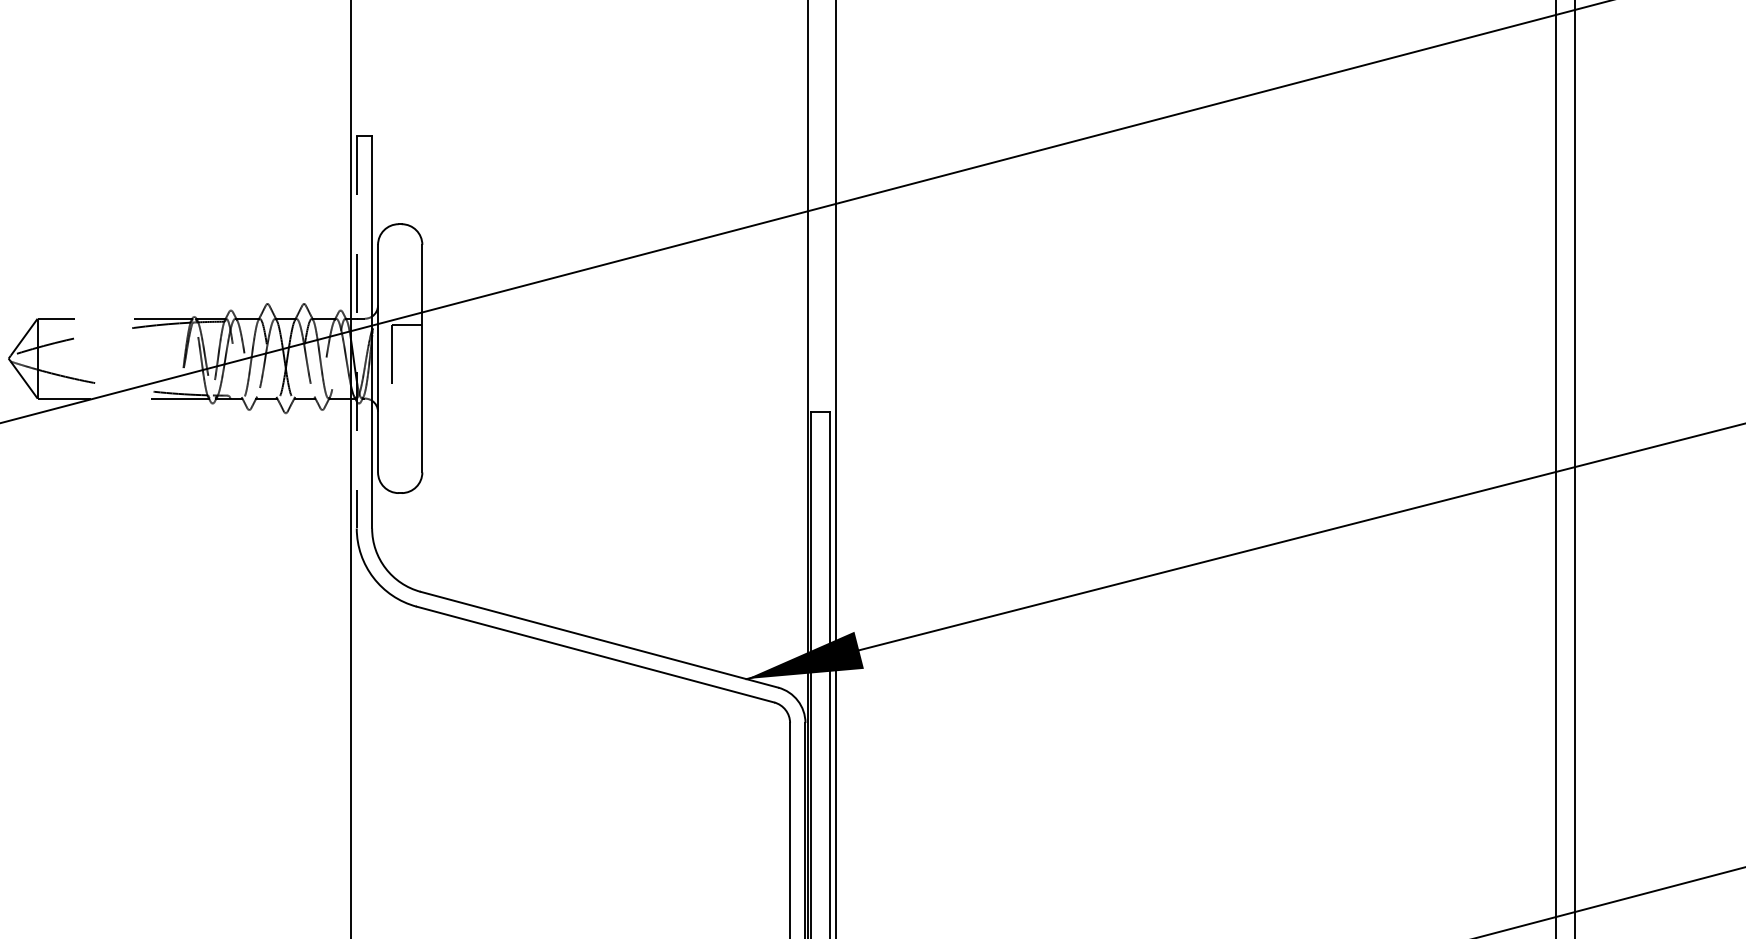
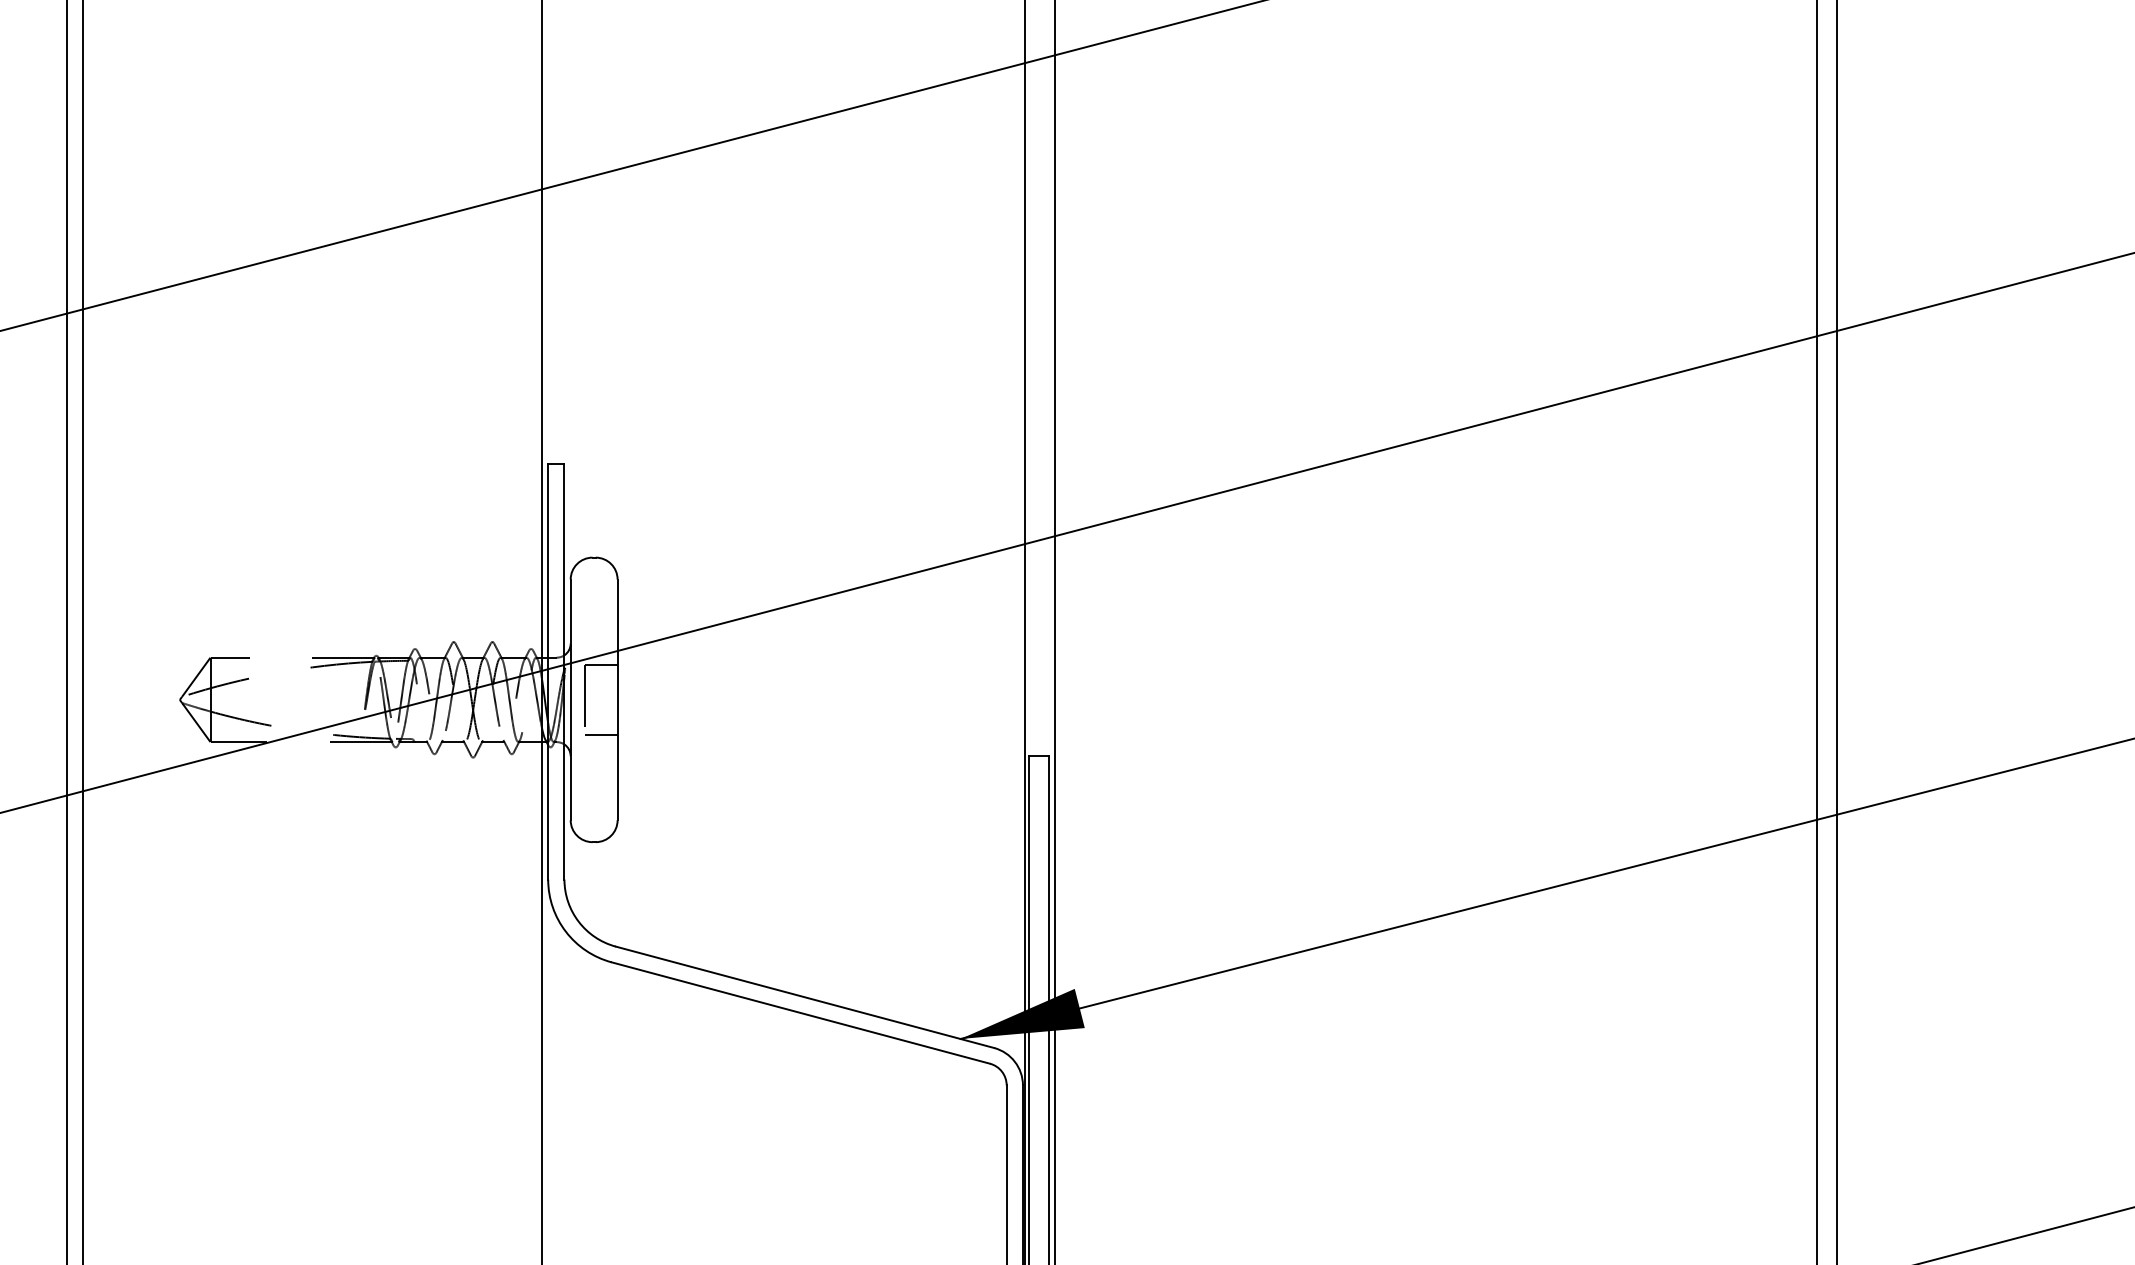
line: (357, 331) -> (548, 671), dashed -> solid
line: (407, 392) -> (601, 735), added

